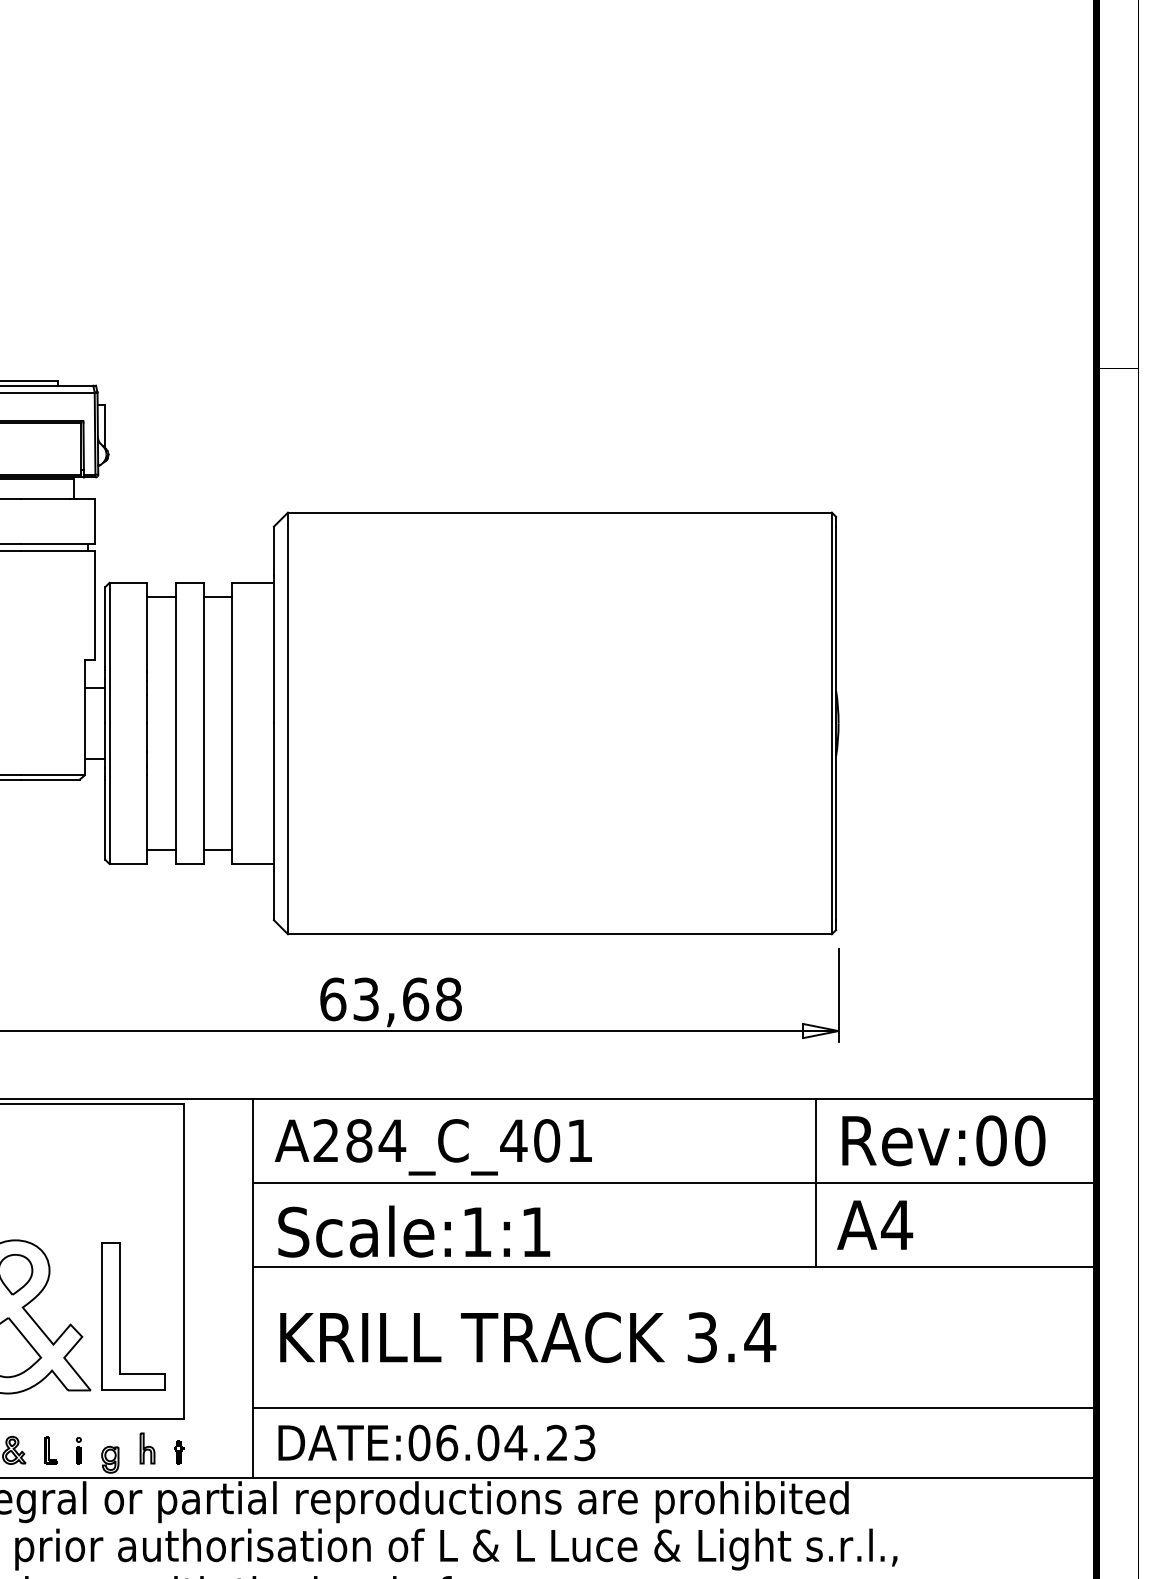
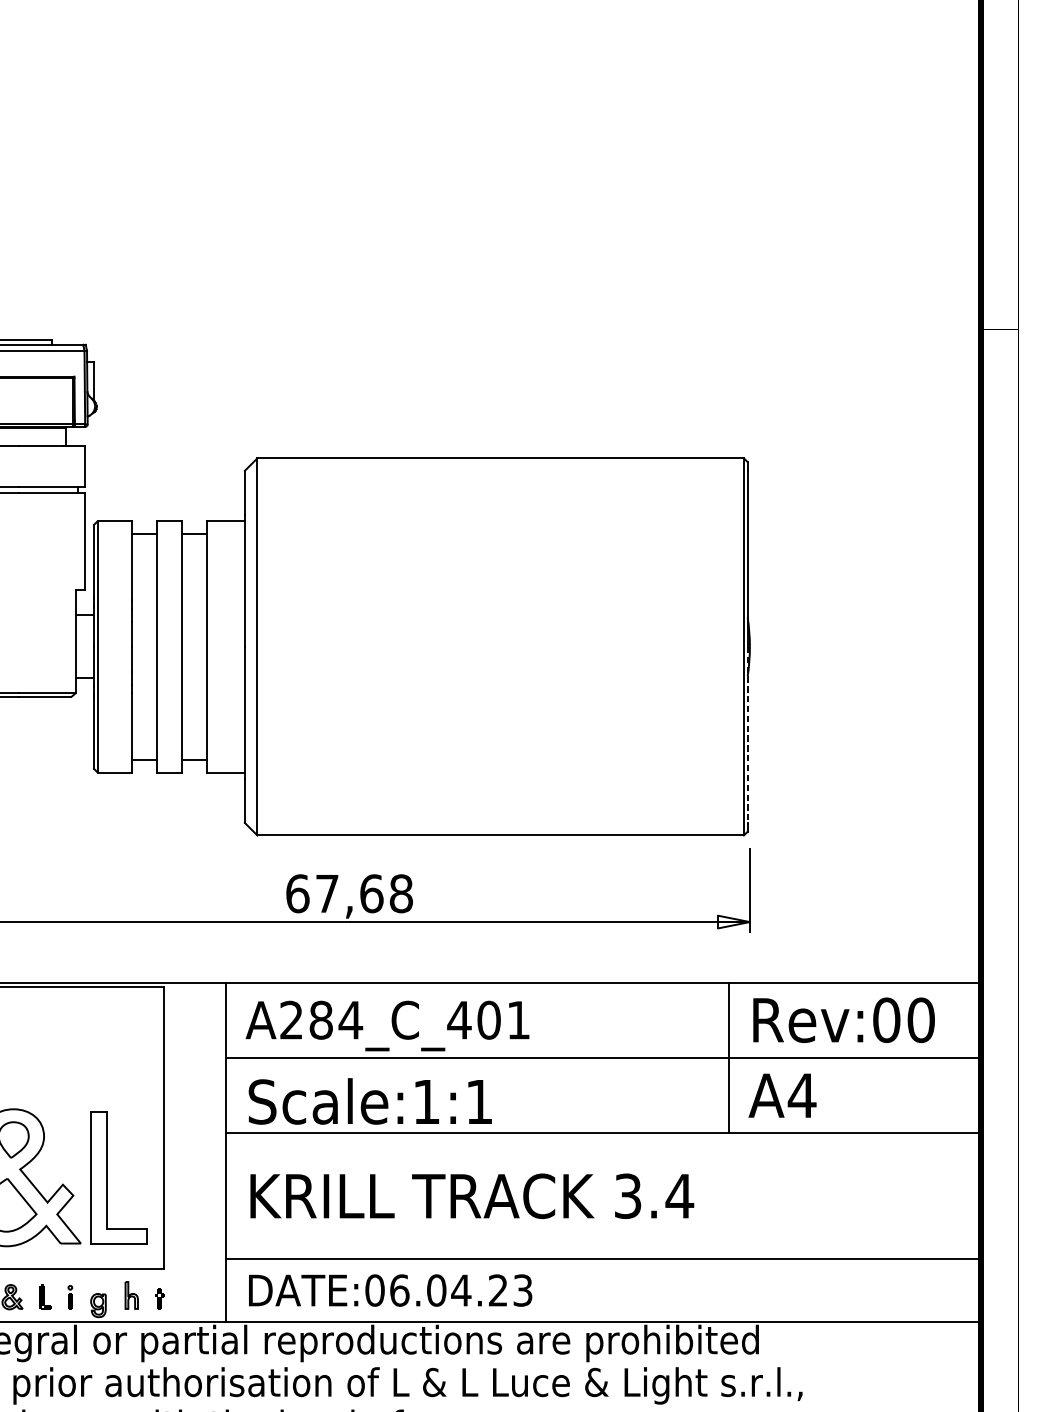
line: (836, 822) -> (748, 735), solid -> dashed
text: (365, 999) -> (326, 893), 63,68 -> 67,68

